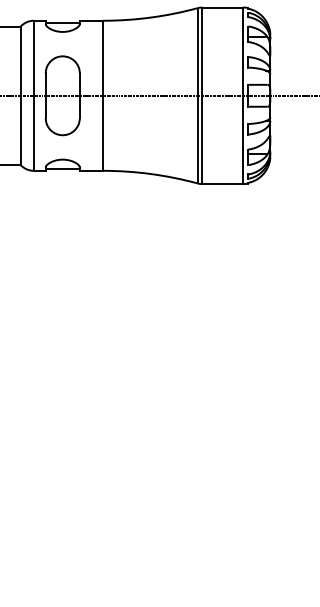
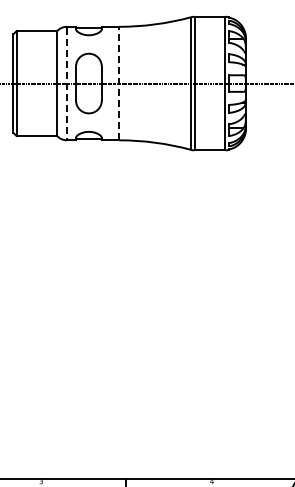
line: (103, 95) -> (119, 83), solid -> dashed
line: (34, 97) -> (67, 84), solid -> dashed

